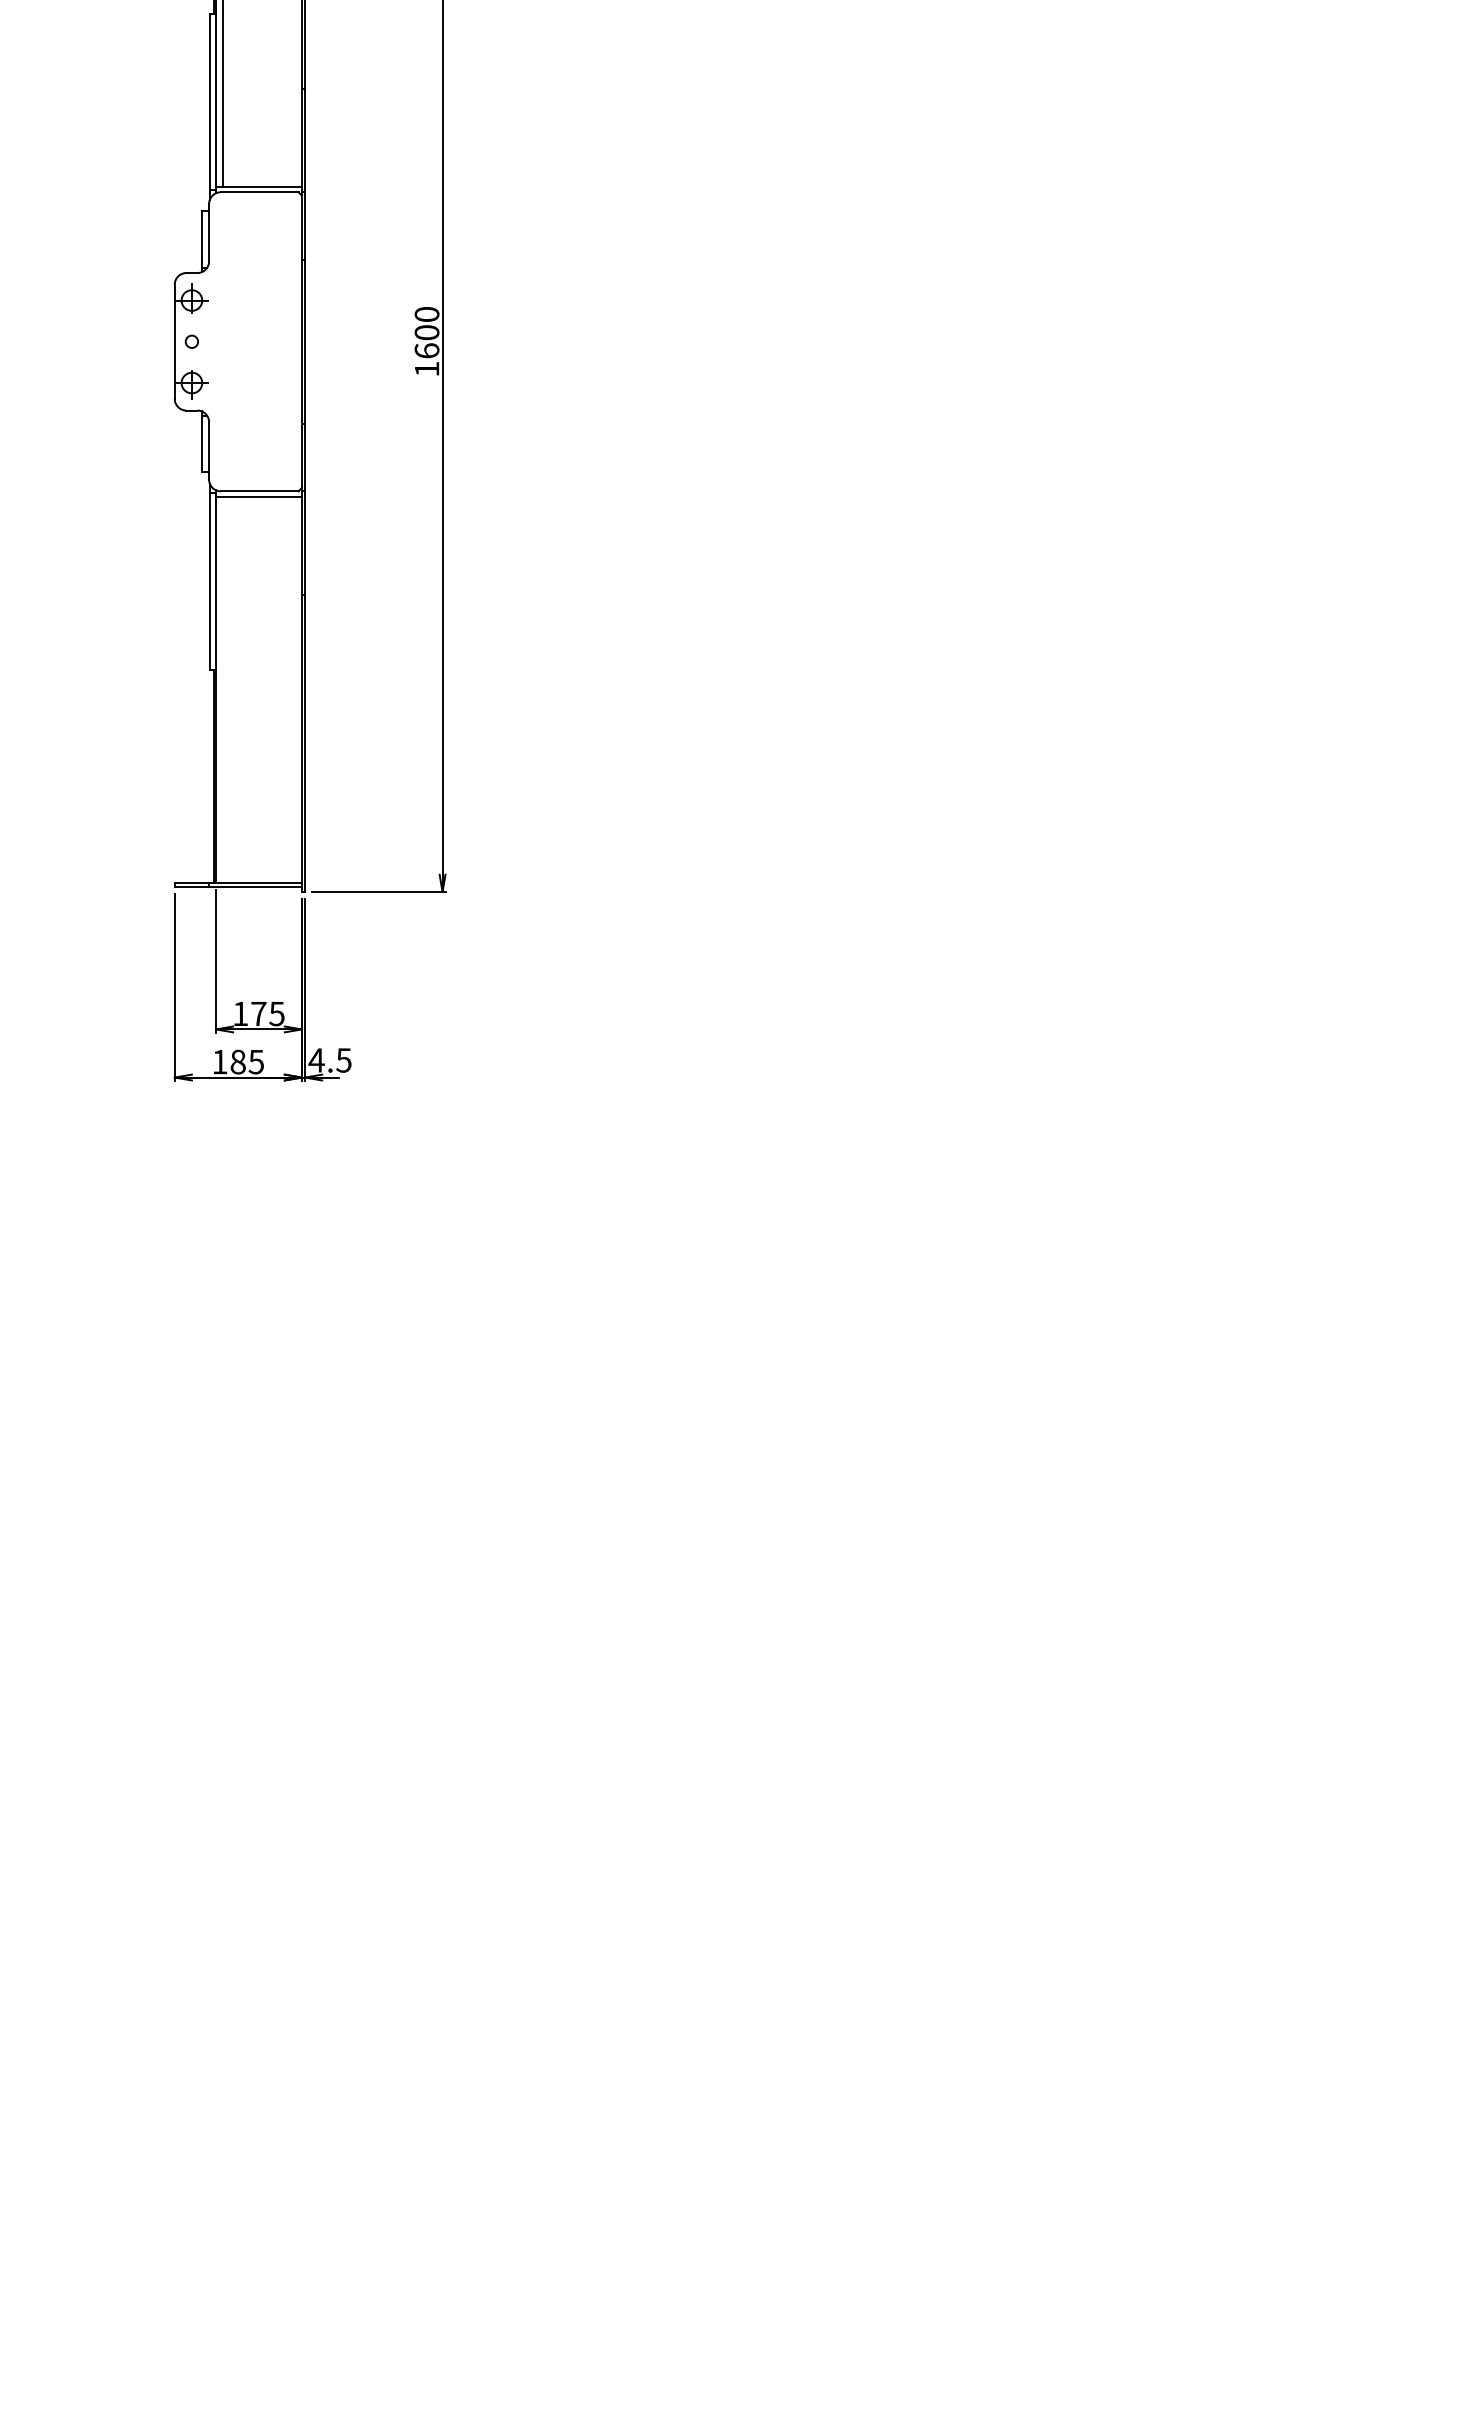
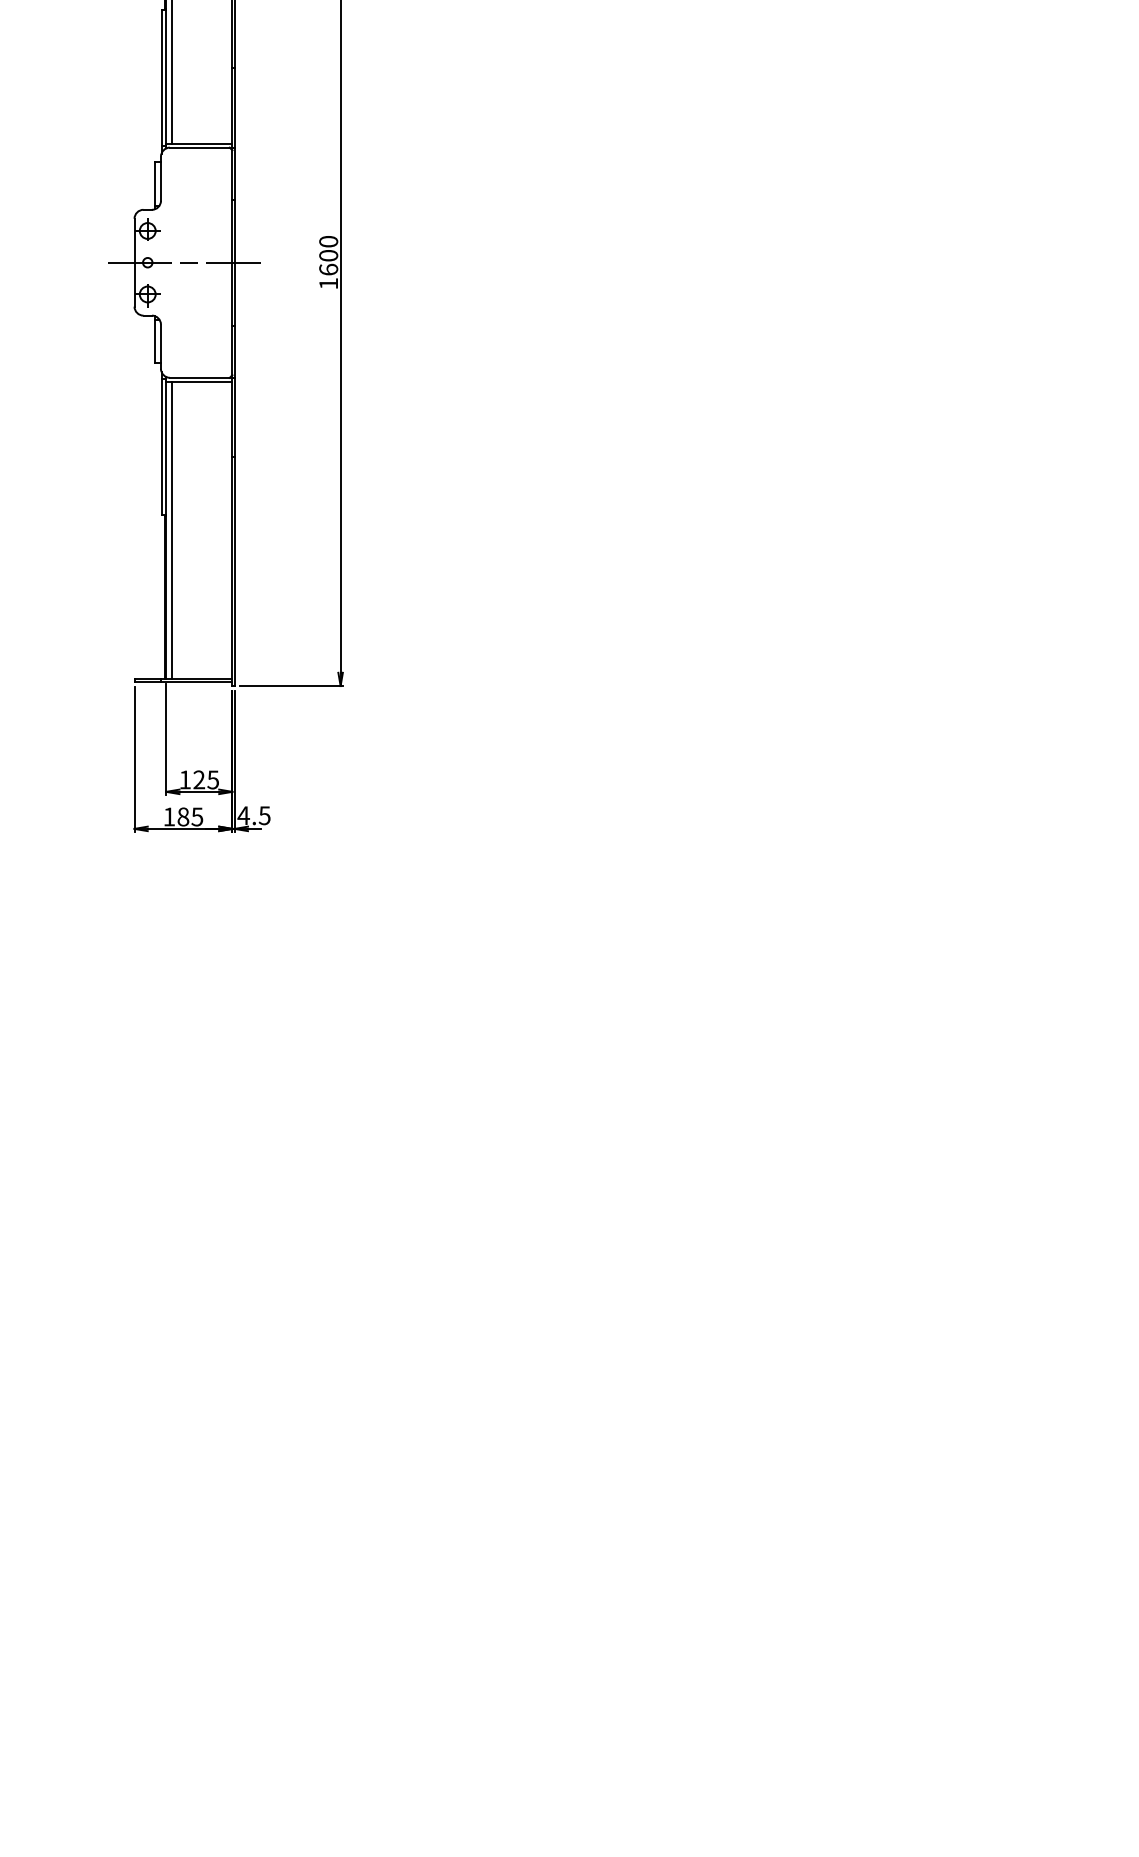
line: (239, 341) -> (184, 262), added
line: (222, 689) -> (171, 530), added
text: (258, 1013) -> (198, 779), 175 -> 125

